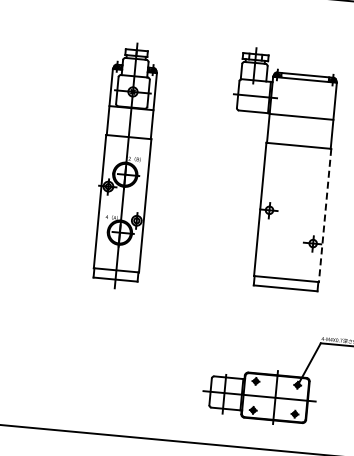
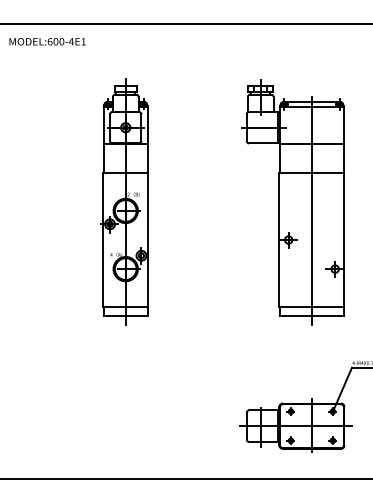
part: (124, 165) -> (124, 201), moved
line: (294, 184) -> (311, 211), added
line: (325, 215) -> (344, 240), dashed -> solid

